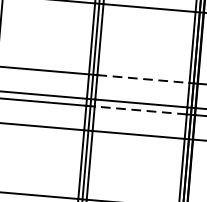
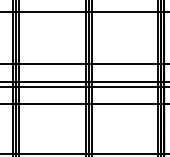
line: (144, 78) -> (125, 63), dashed -> solid
line: (140, 110) -> (124, 86), dashed -> solid

